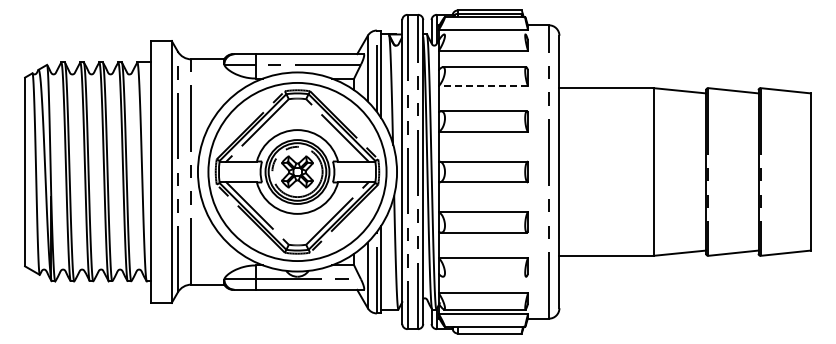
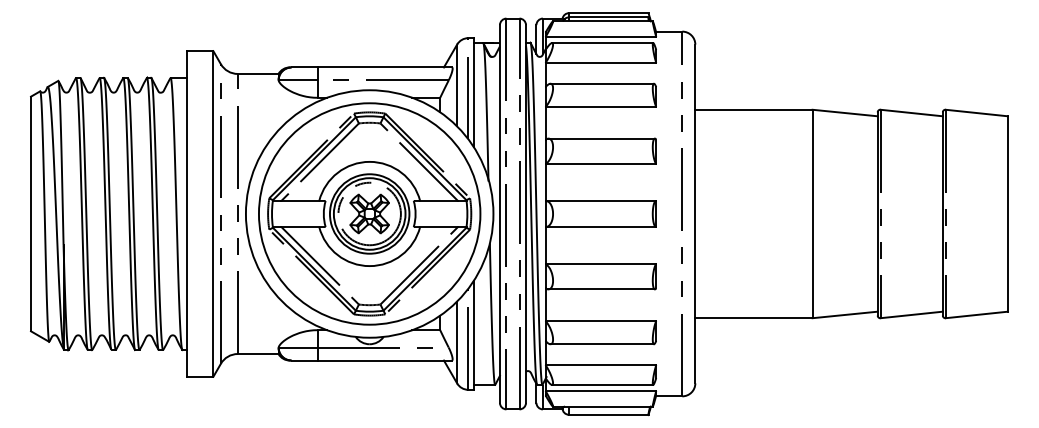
line: (484, 34) -> (602, 43), added
line: (483, 85) -> (600, 106), dashed -> solid
line: (484, 276) -> (602, 343), added

